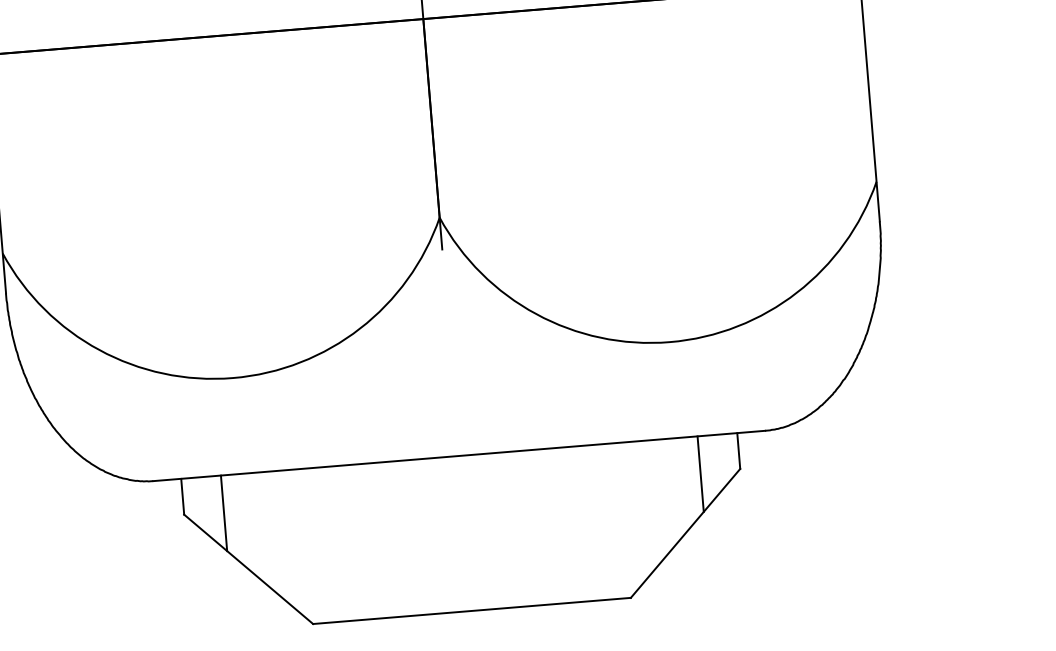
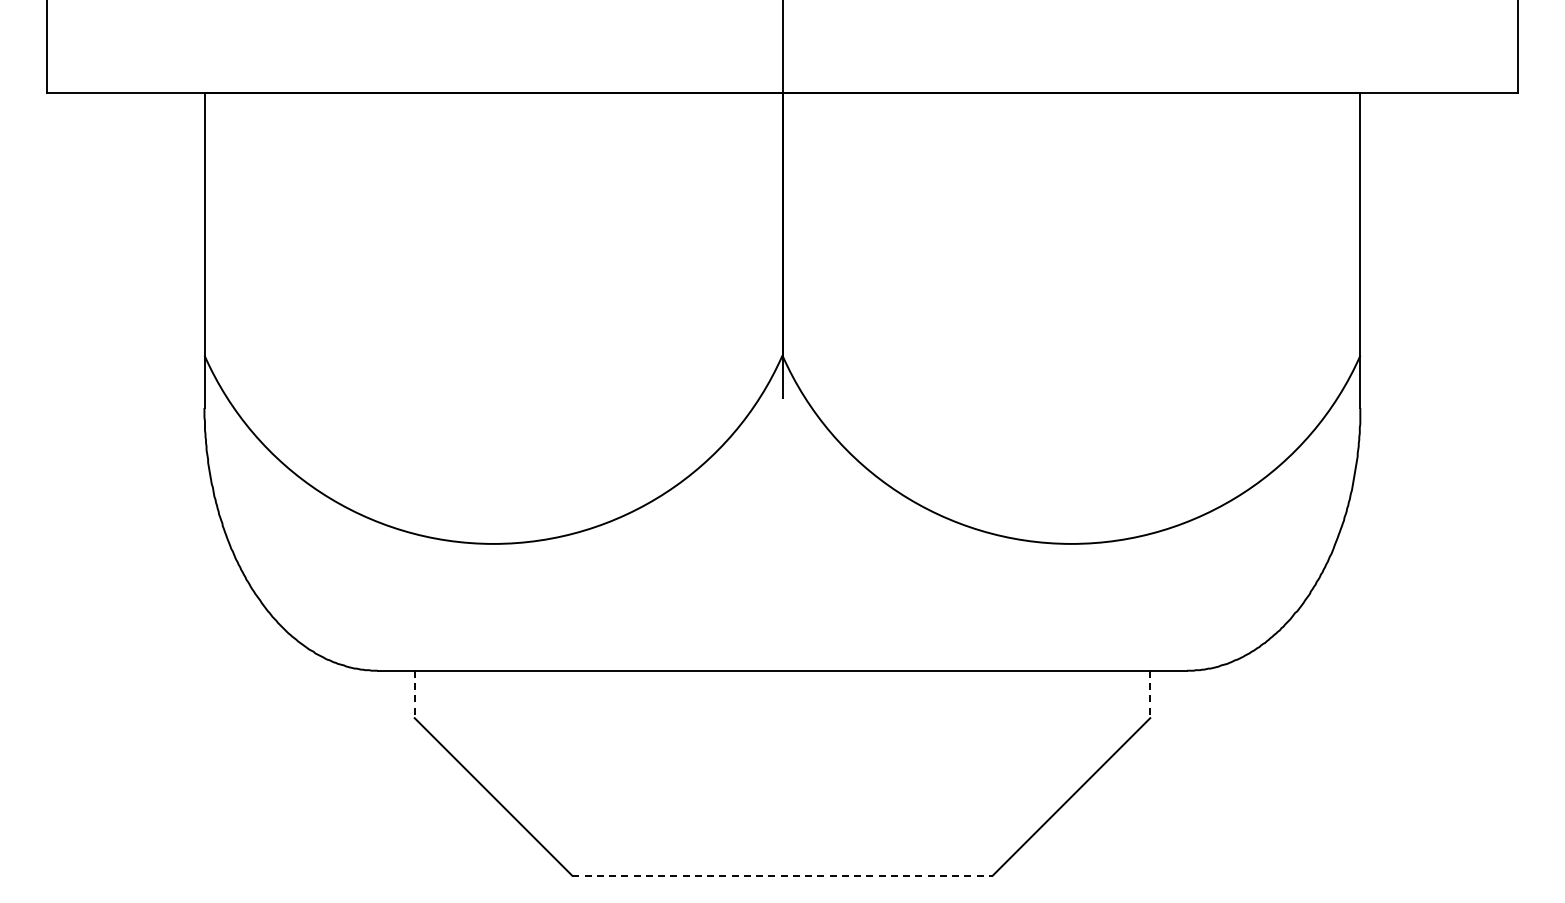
line: (738, 451) -> (1150, 694), solid -> dashed
line: (700, 473) -> (1097, 720), removed
line: (182, 496) -> (414, 694), solid -> dashed
line: (224, 513) -> (467, 720), removed
line: (472, 610) -> (783, 875), solid -> dashed

